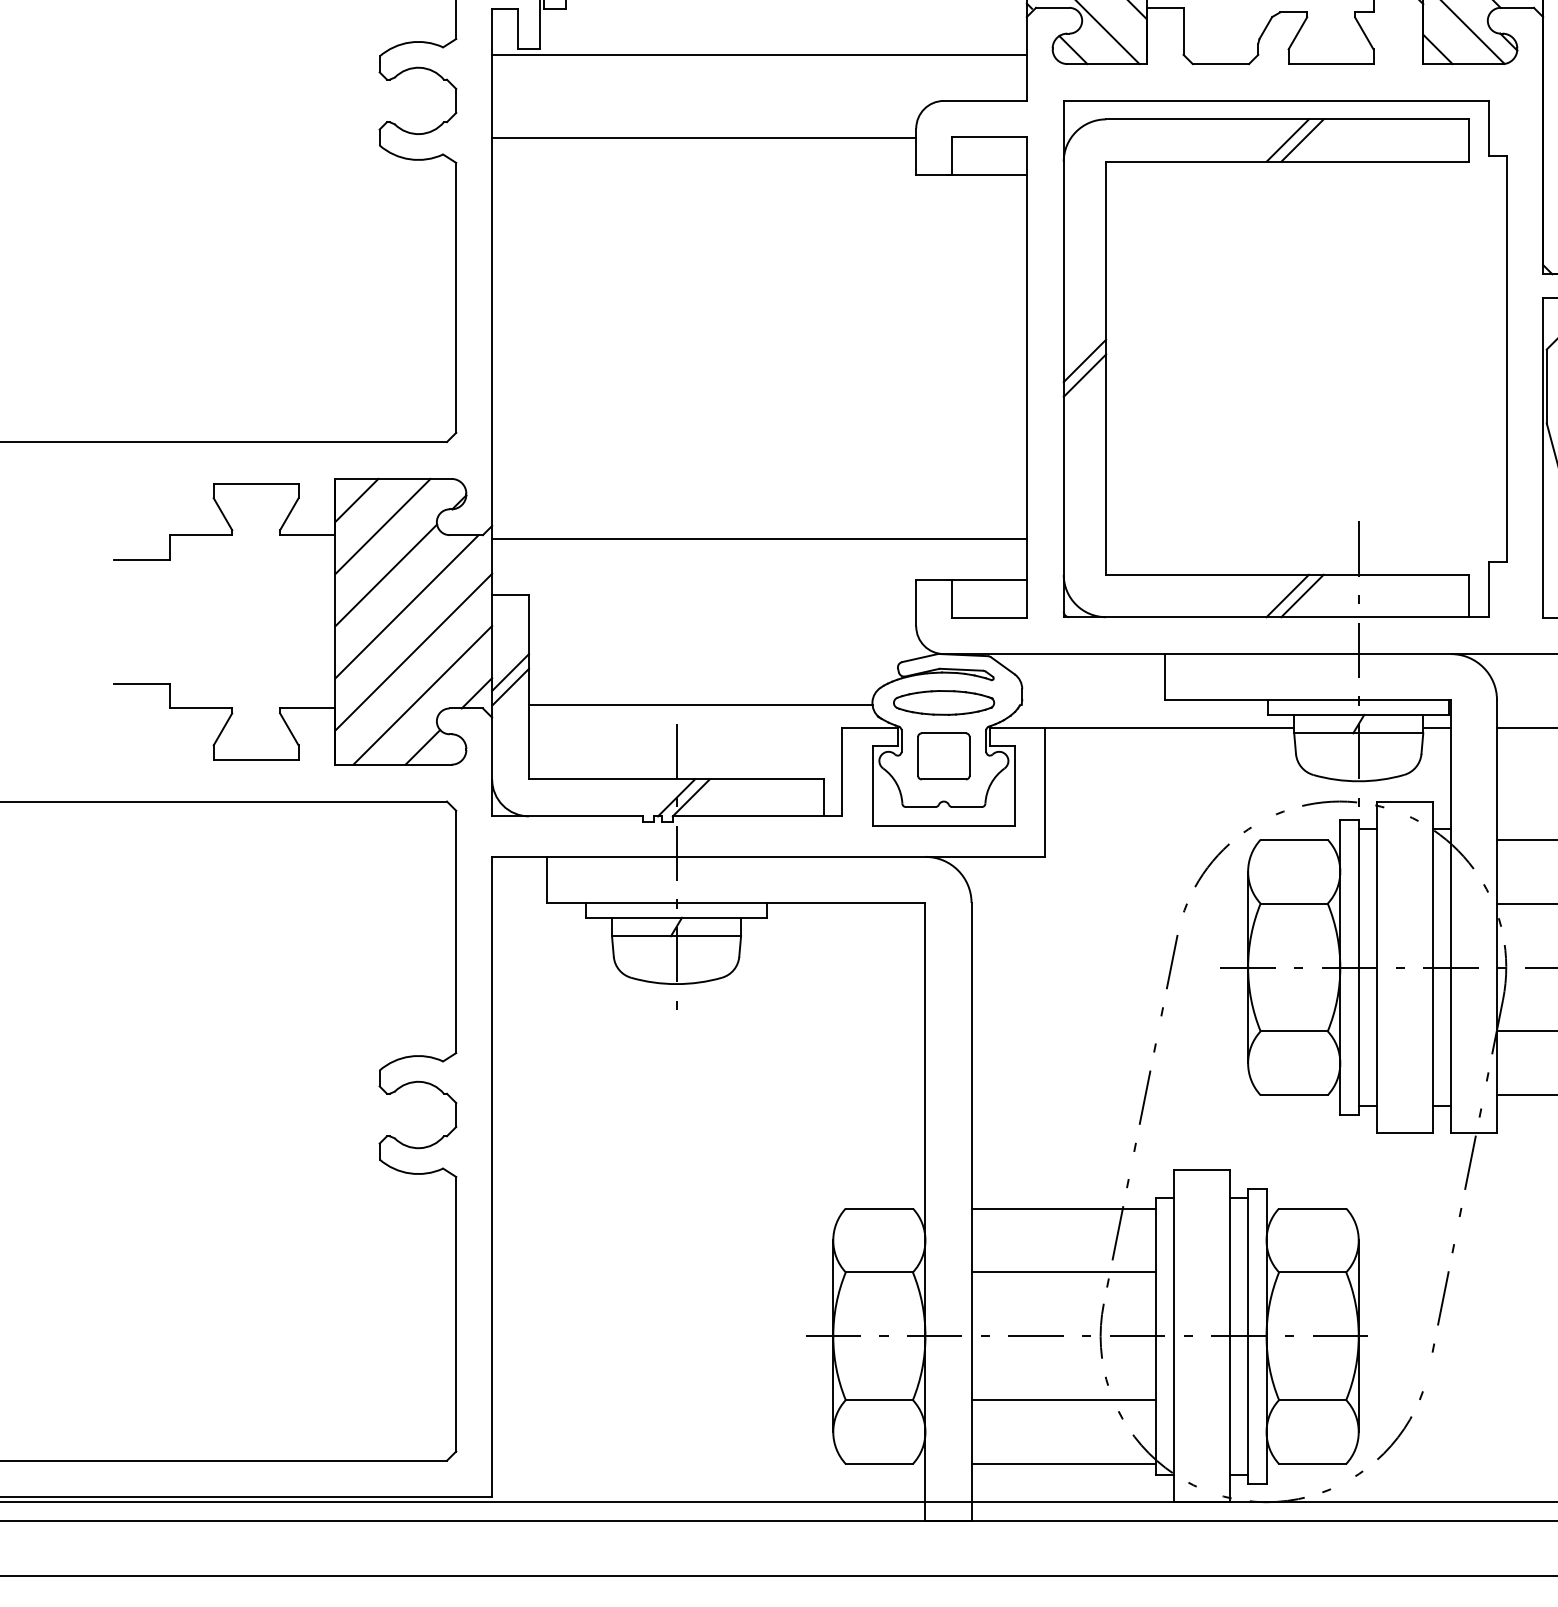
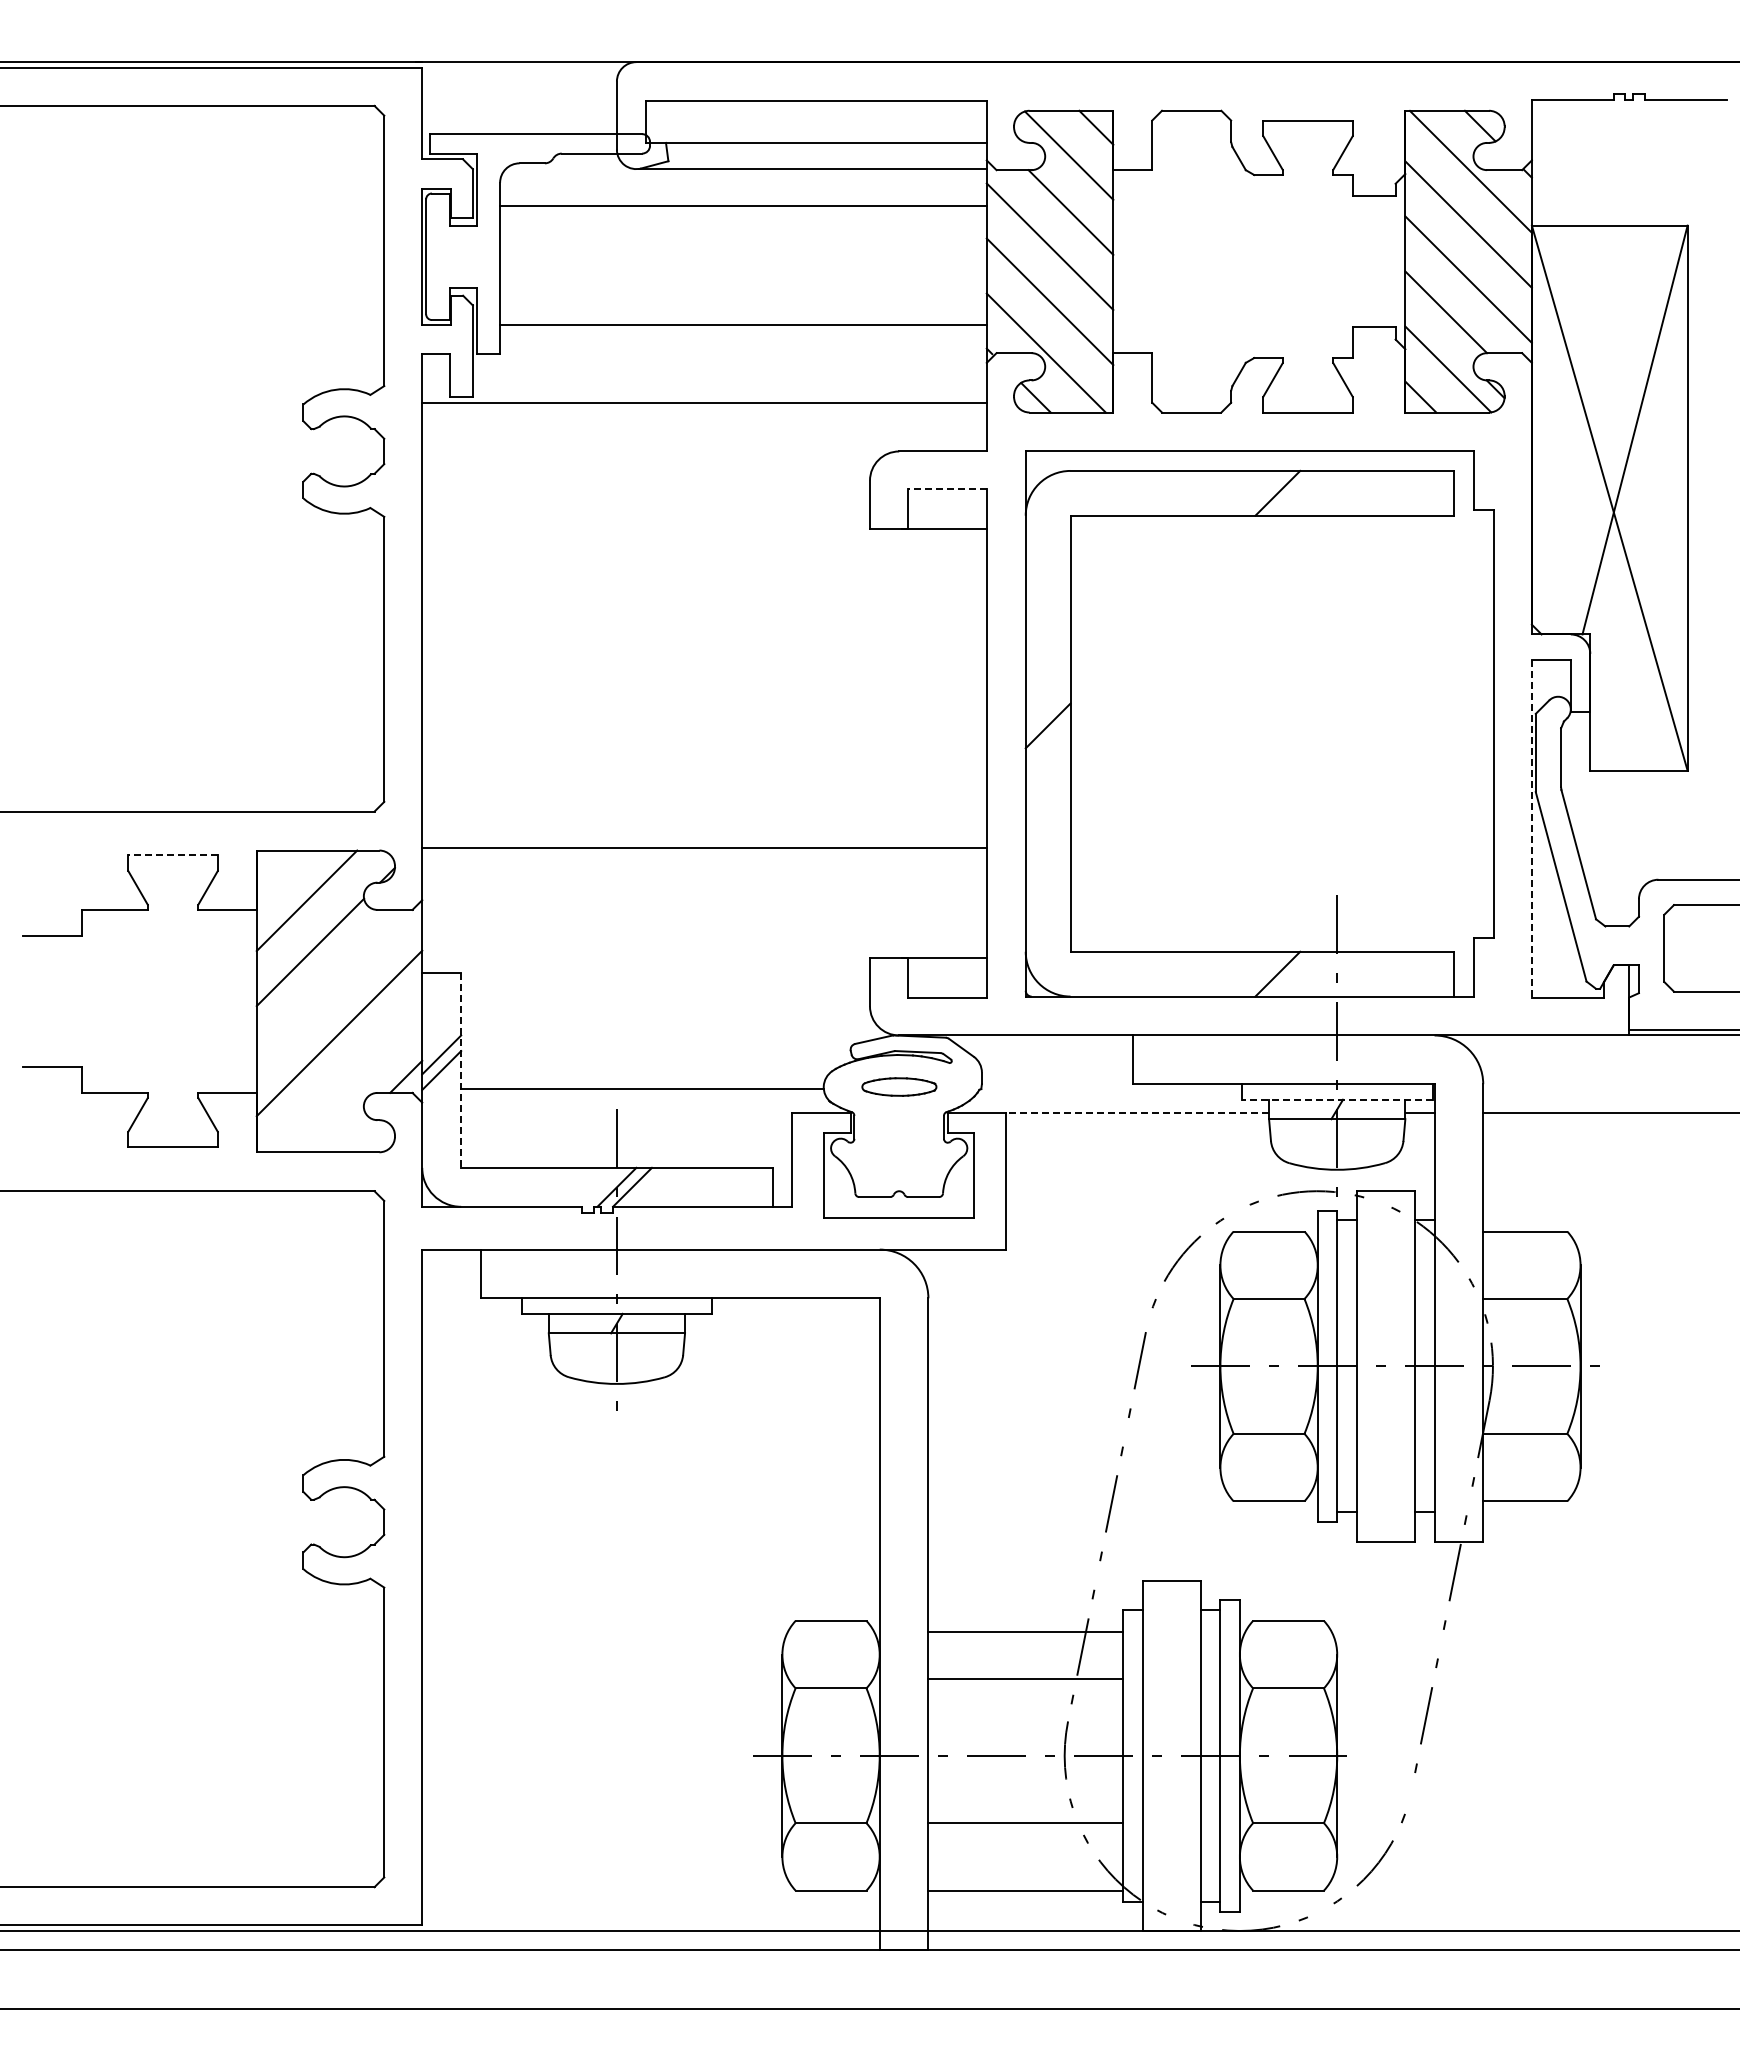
line: (988, 136) -> (946, 489), solid -> dashed
line: (704, 137) -> (646, 490), removed
line: (1287, 139) -> (1261, 492), removed
line: (1084, 375) -> (1047, 741), removed
line: (1542, 458) -> (1531, 828), solid -> dashed
line: (256, 483) -> (173, 855), solid -> dashed
line: (356, 499) -> (279, 872), removed
line: (759, 538) -> (704, 847), moved
line: (1287, 595) -> (1261, 973), removed
line: (406, 606) -> (331, 985), removed
line: (529, 688) -> (461, 1071), solid -> dashed
line: (422, 694) -> (348, 1078), removed
part: (944, 702) -> (899, 1086), size x0.7
line: (1358, 714) -> (1336, 1099), solid -> dashed
line: (1168, 727) -> (1136, 1113), solid -> dashed
line: (422, 746) -> (348, 1133), removed
part: (944, 756) -> (899, 1143), removed
line: (1063, 1208) -> (1025, 1678), moved
line: (1063, 1272) -> (1025, 1632), moved

